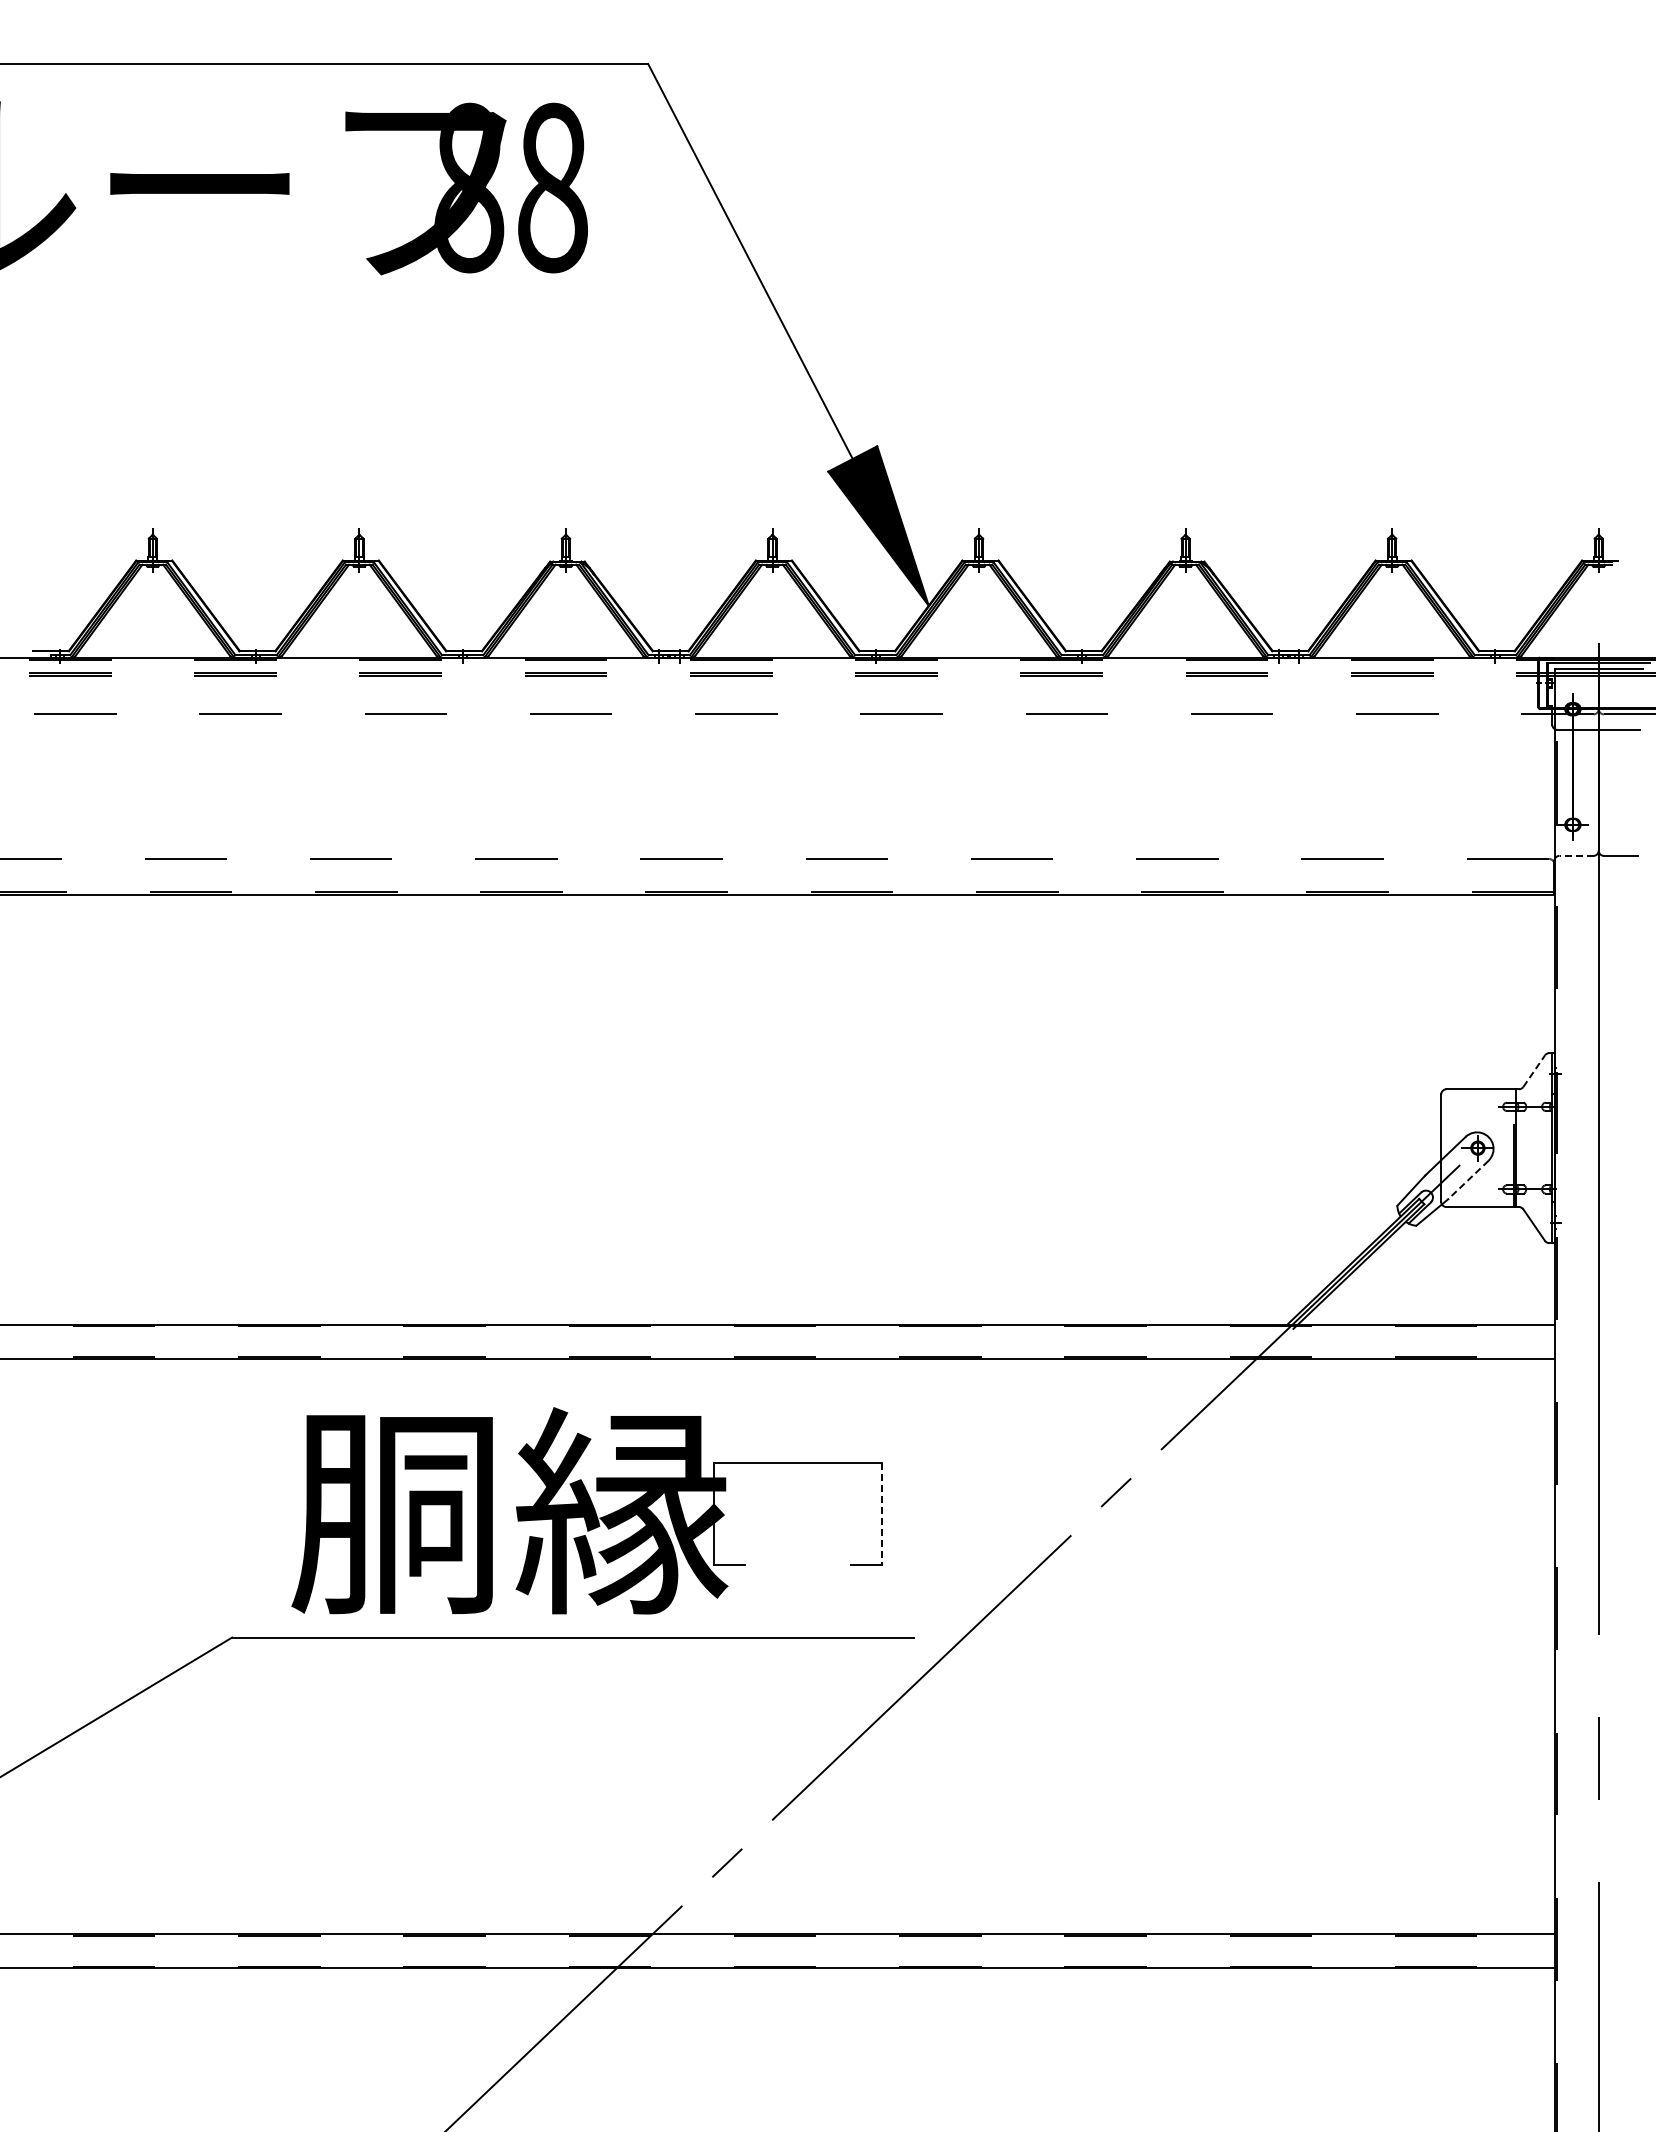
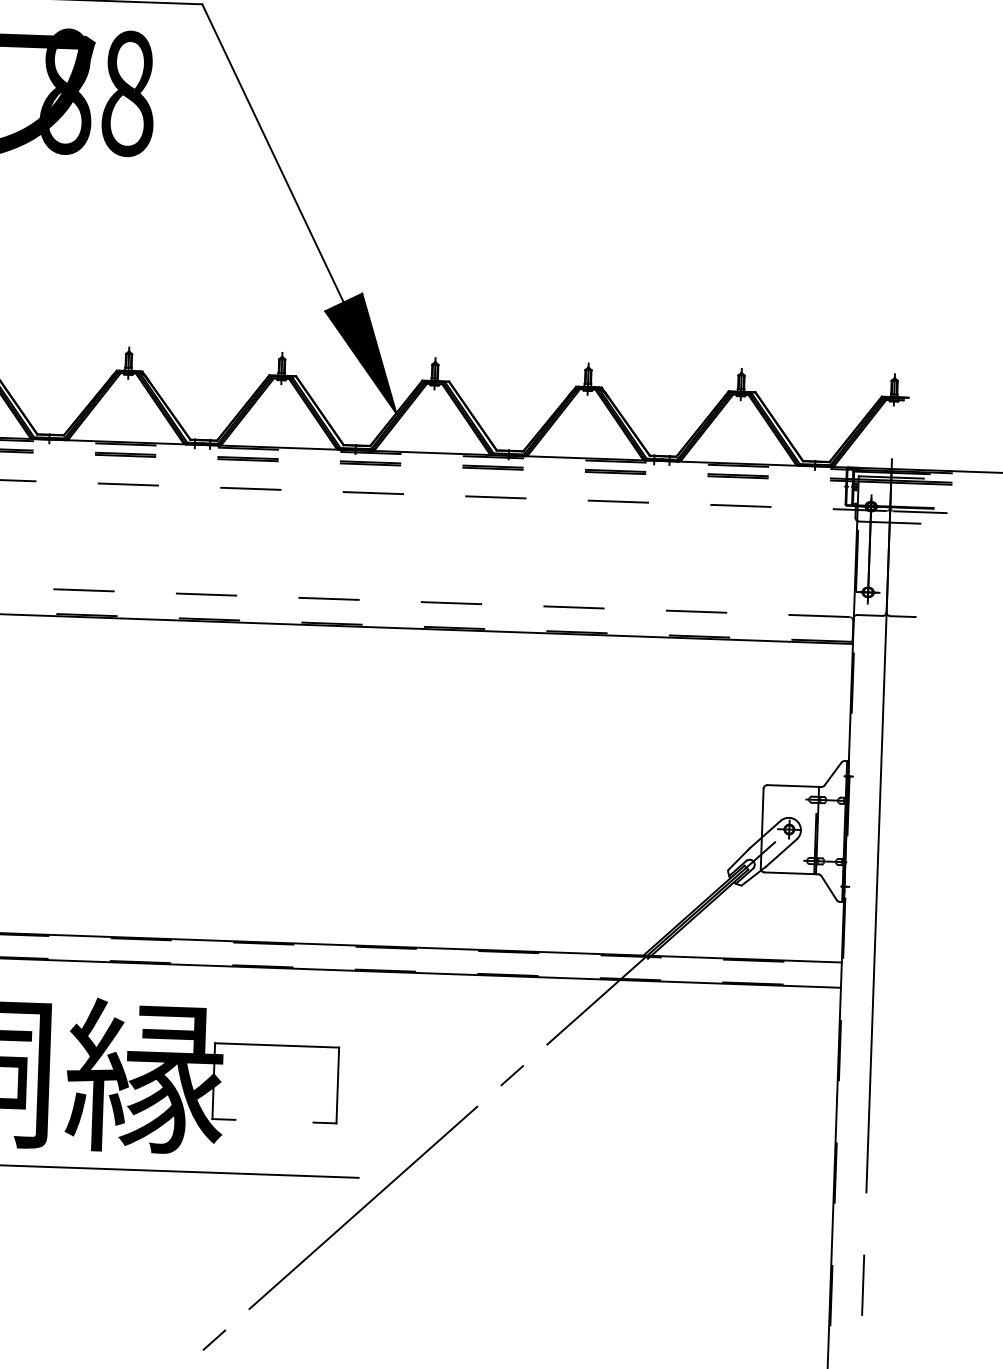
line: (1576, 855) -> (870, 615), dashed -> solid
line: (1534, 1070) -> (833, 773), dashed -> solid
line: (1468, 1180) -> (781, 853), dashed -> solid
line: (881, 1514) -> (337, 1085), dashed -> solid

